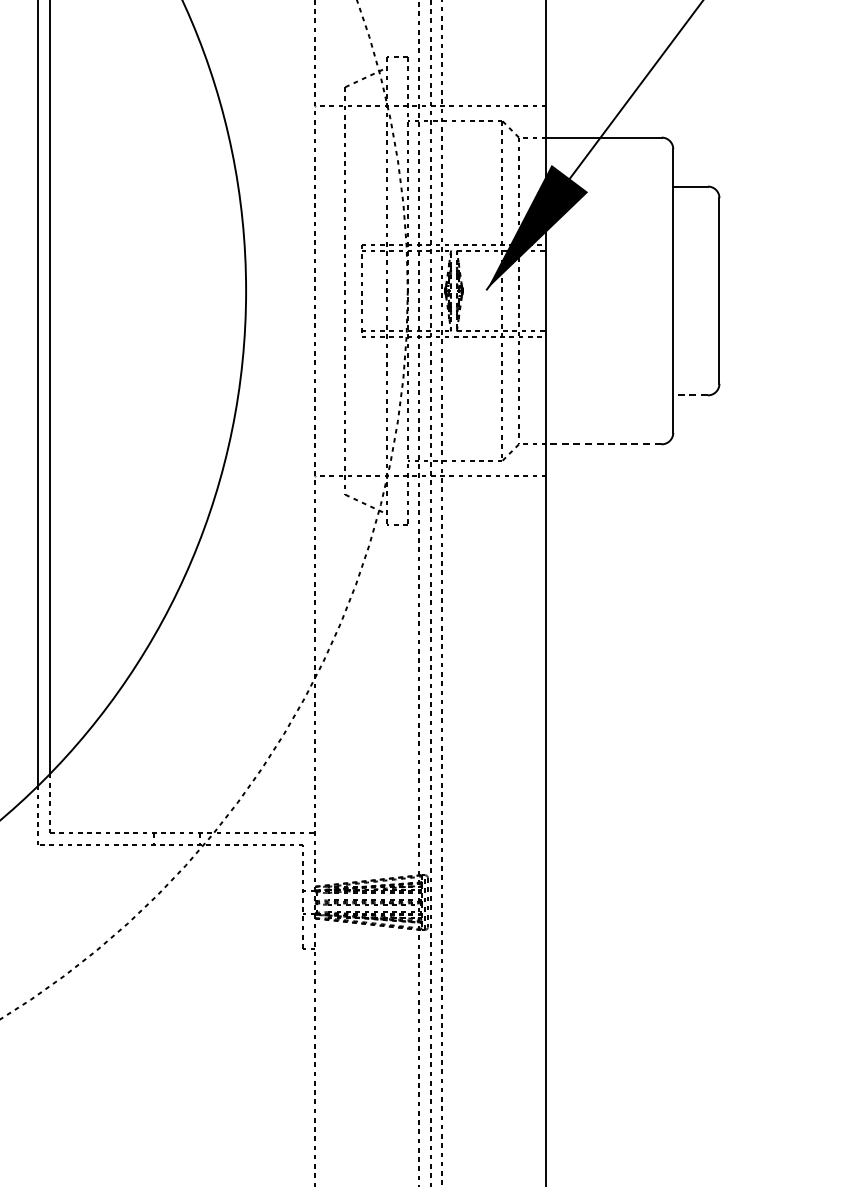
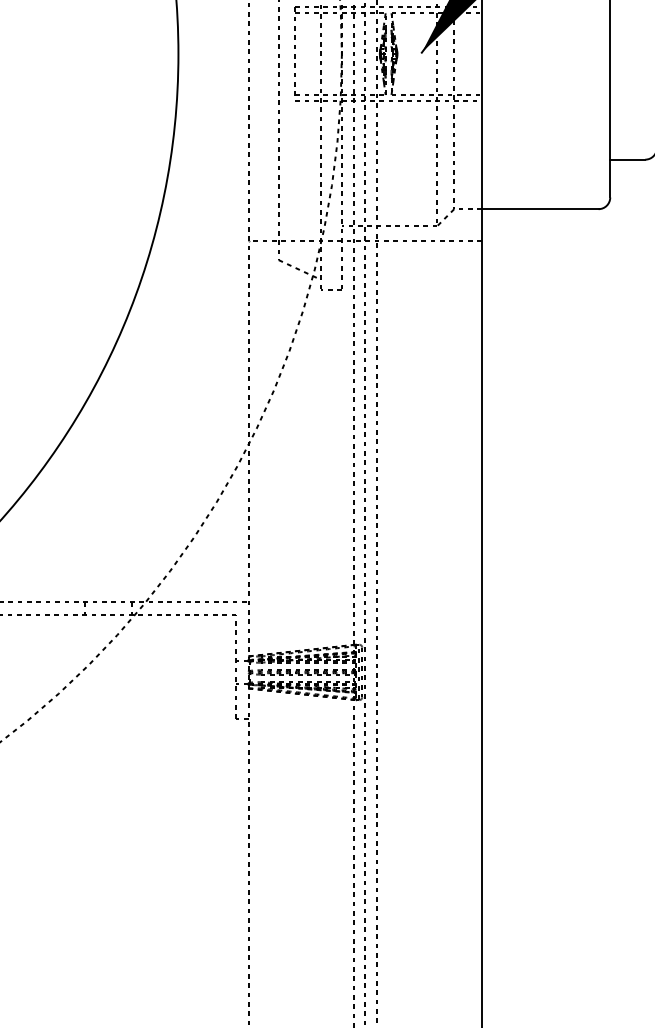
line: (690, 395) -> (627, 159), dashed -> solid
line: (604, 444) -> (540, 209), dashed -> solid

